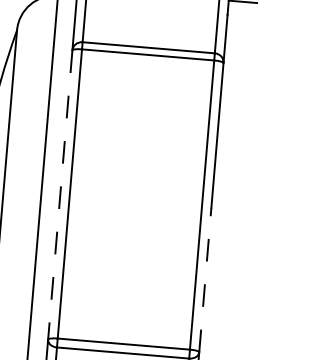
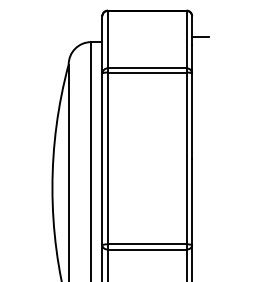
line: (60, 195) -> (102, 159), dashed -> solid
line: (205, 280) -> (192, 202), dashed -> solid

